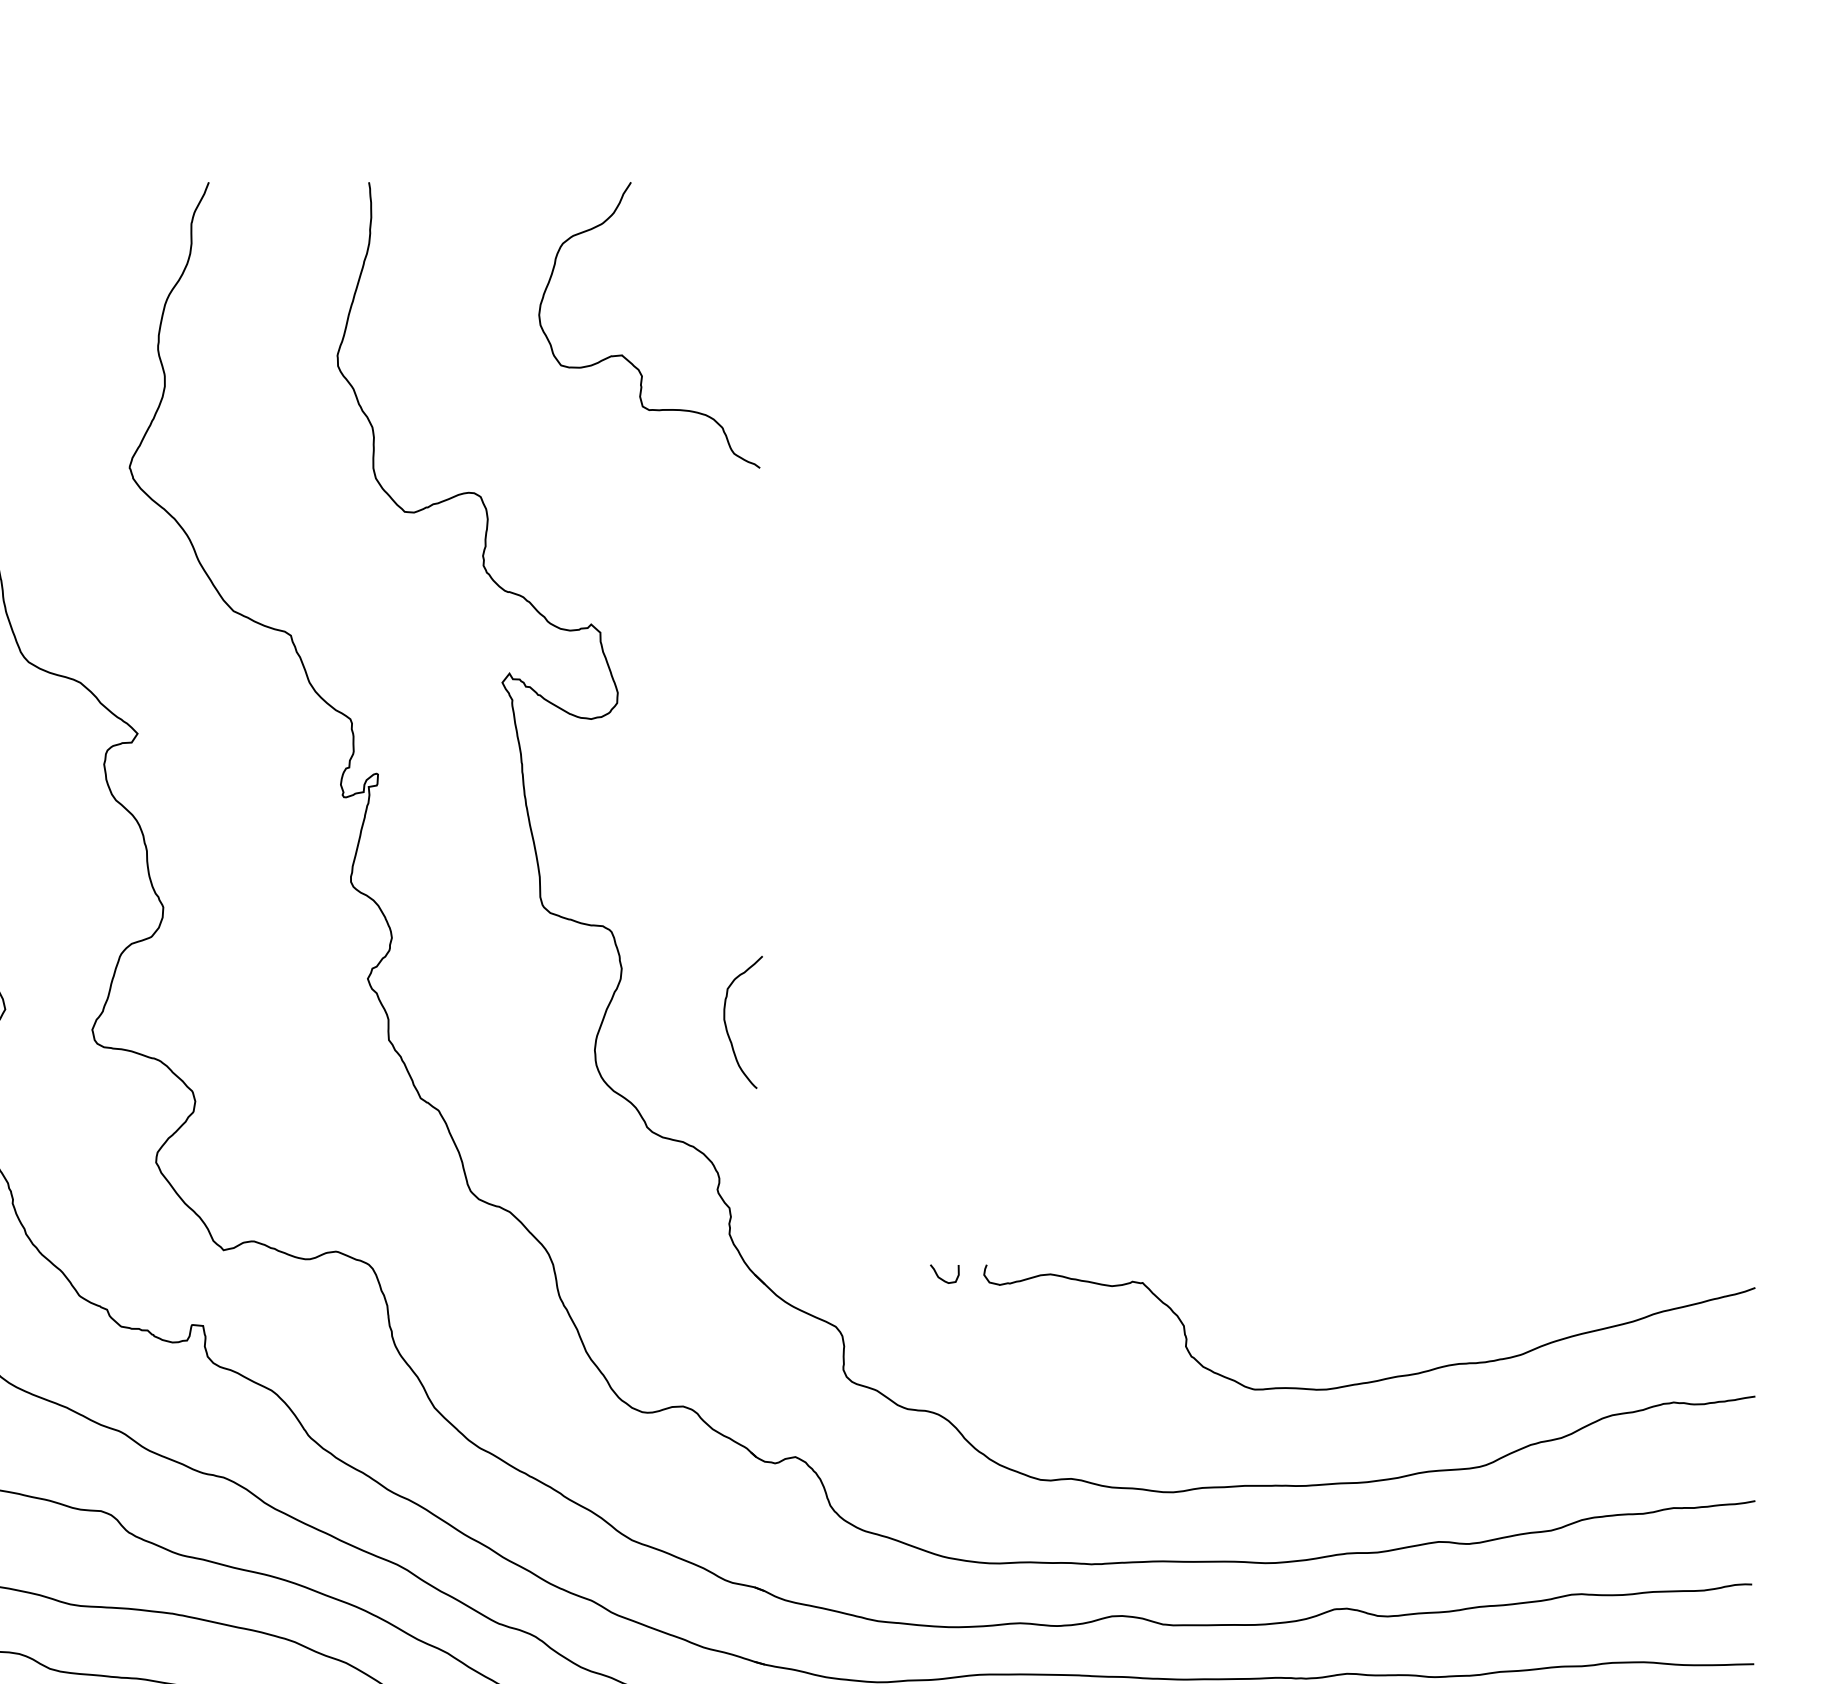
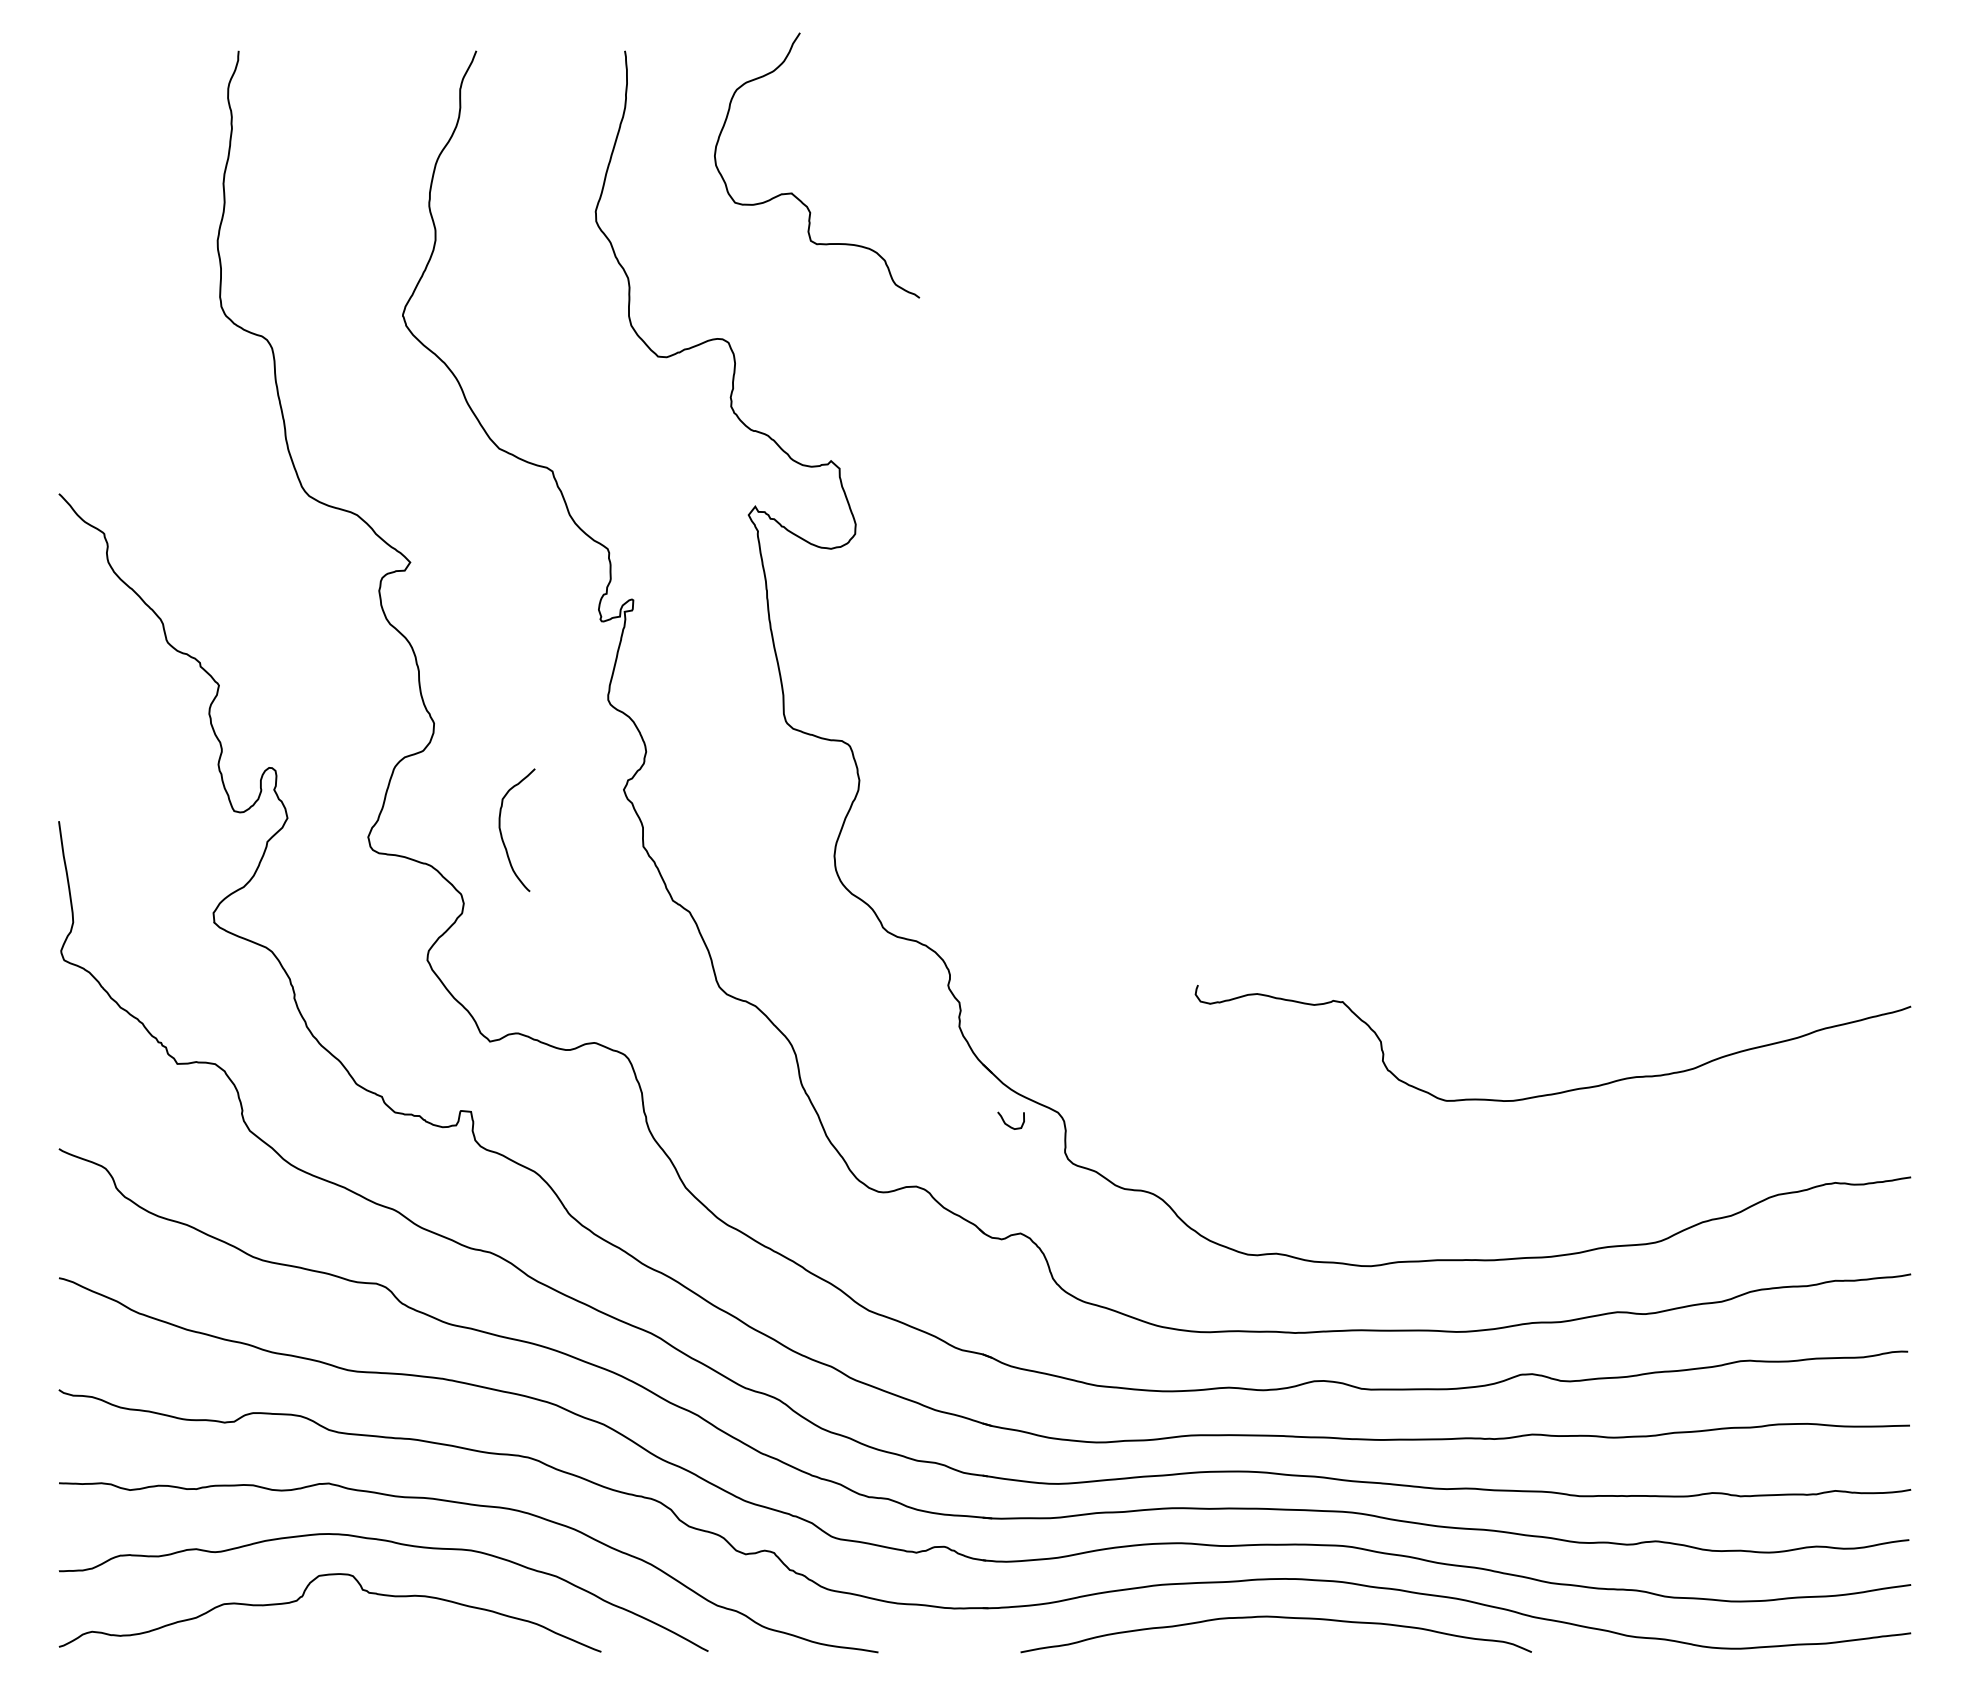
curve: (622, 354) -> (792, 192), moved
curve: (727, 1026) -> (502, 834), moved
curve: (941, 1278) -> (1008, 1124), moved
curve: (1382, 1378) -> (1565, 1090), moved

